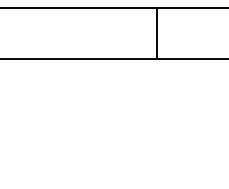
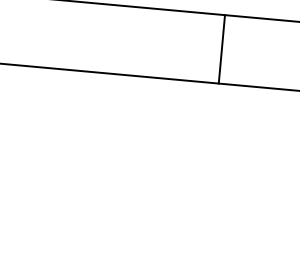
line: (156, 33) -> (221, 48), moved

